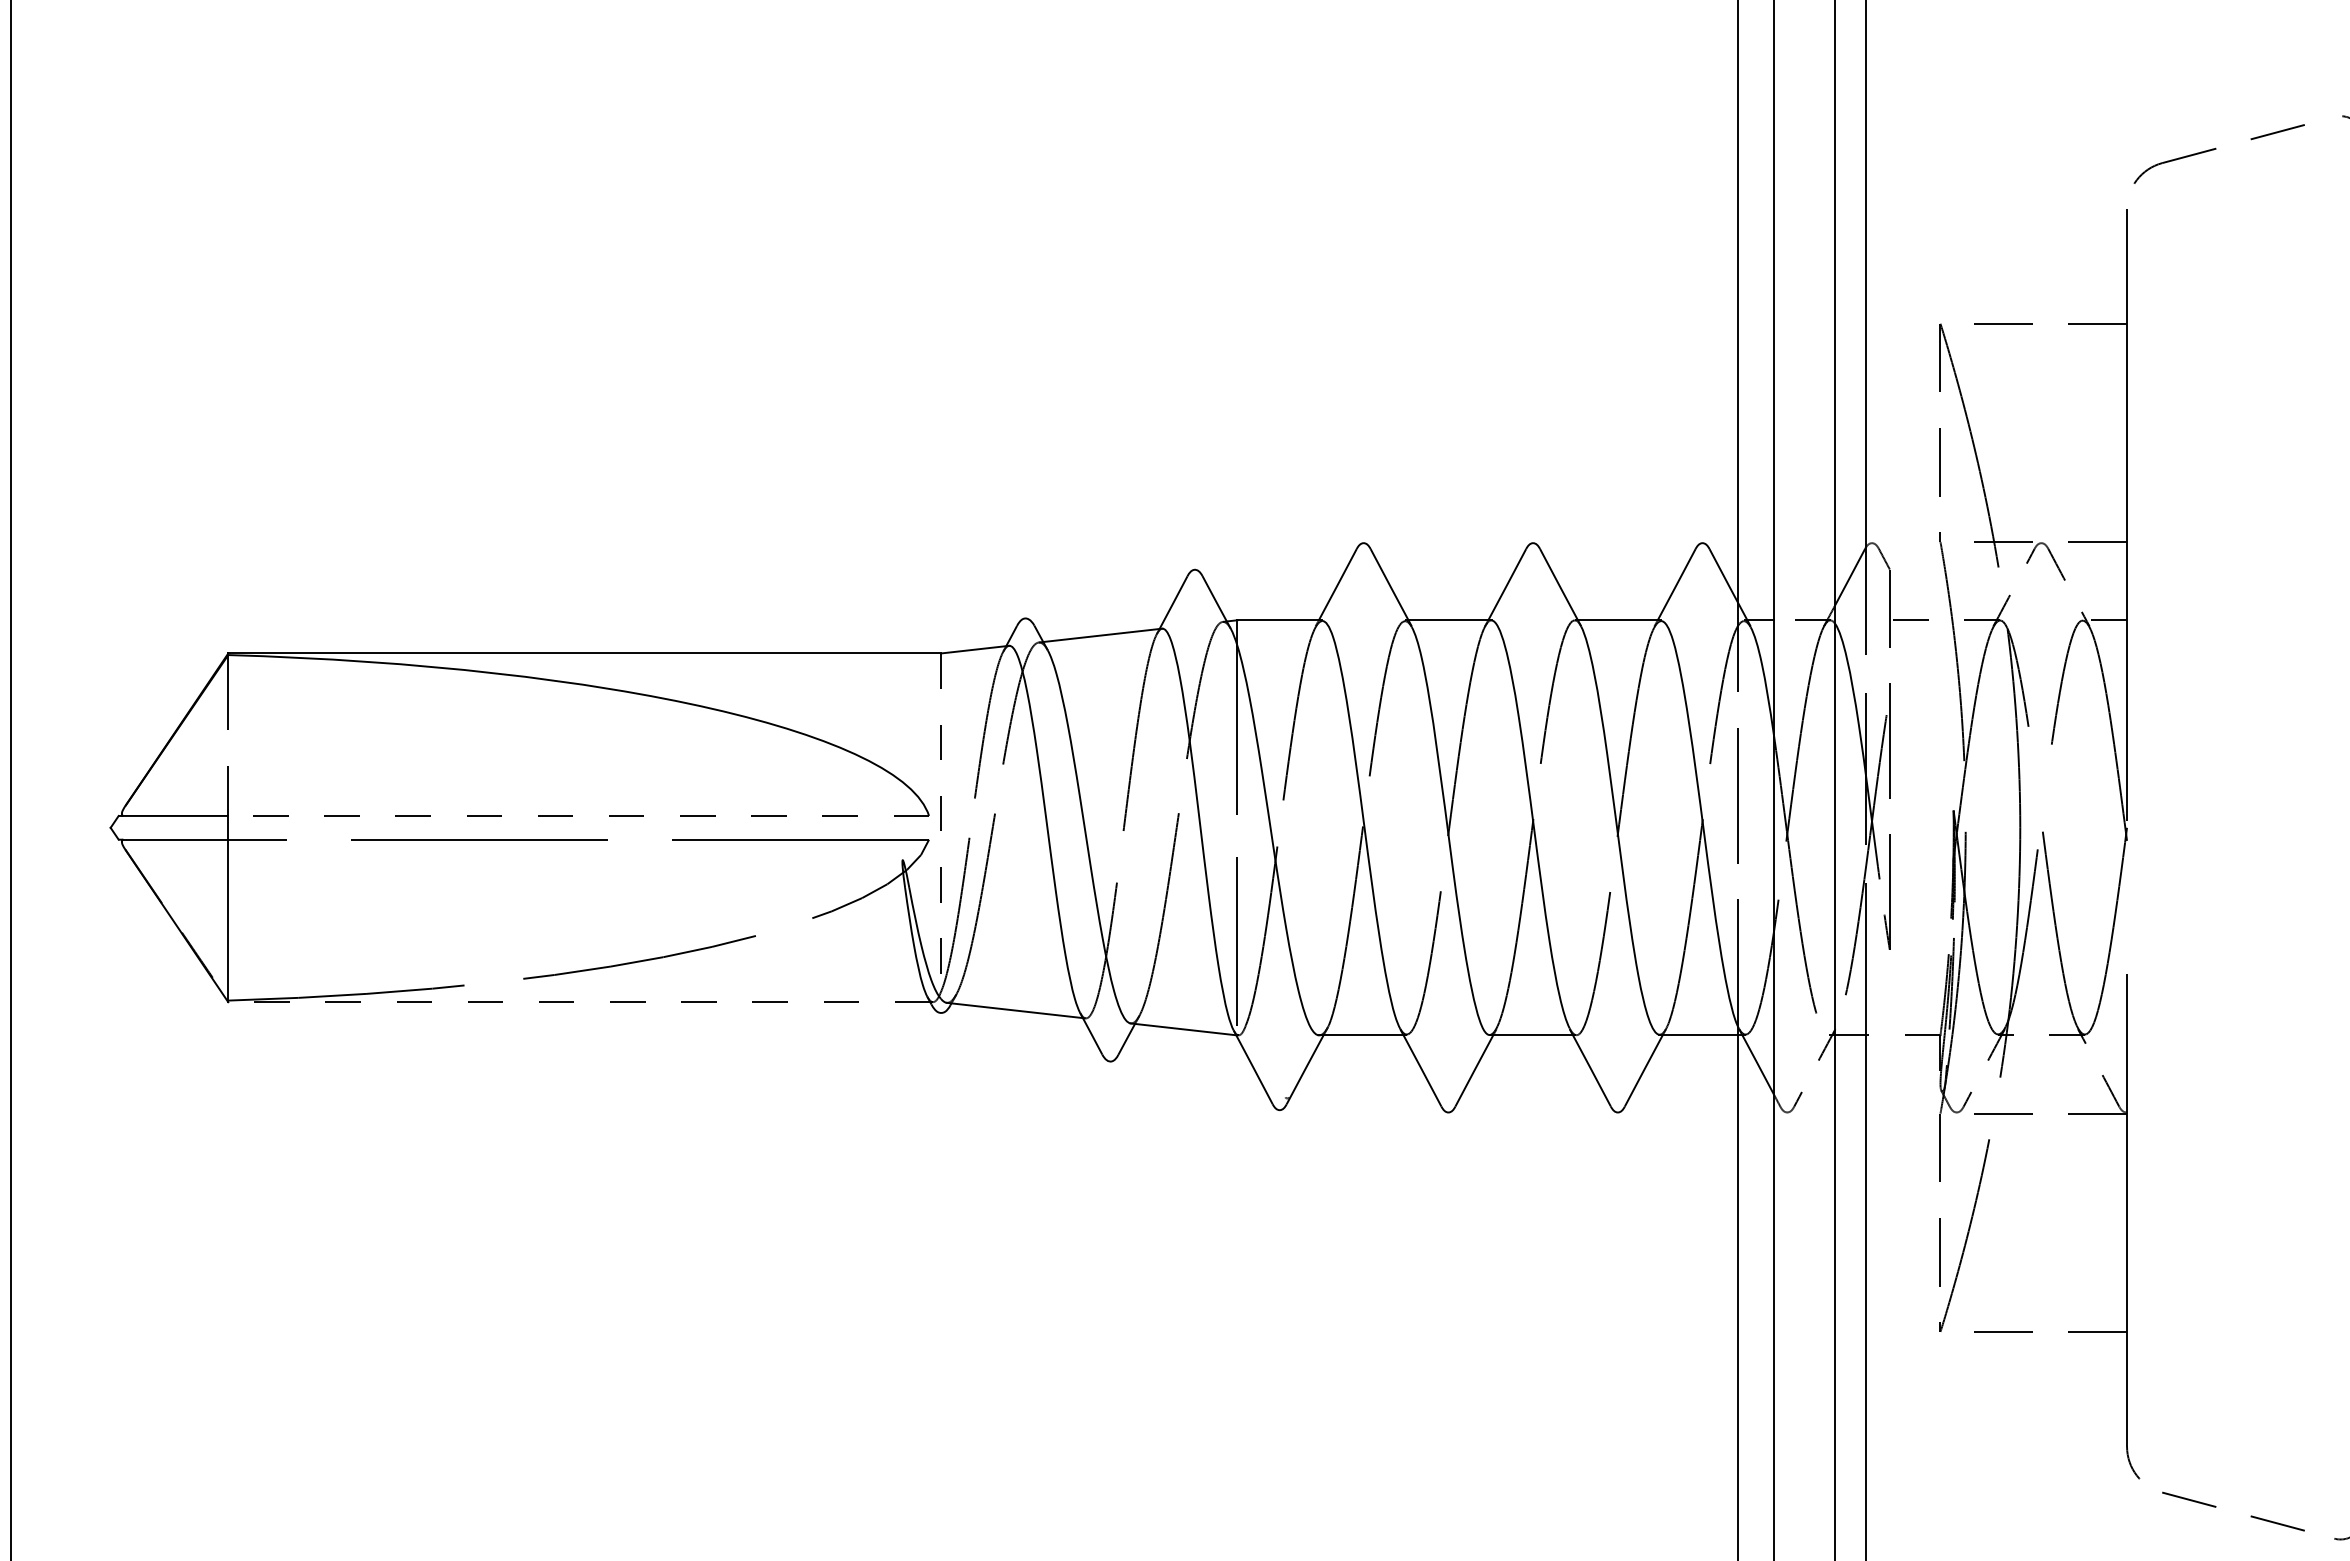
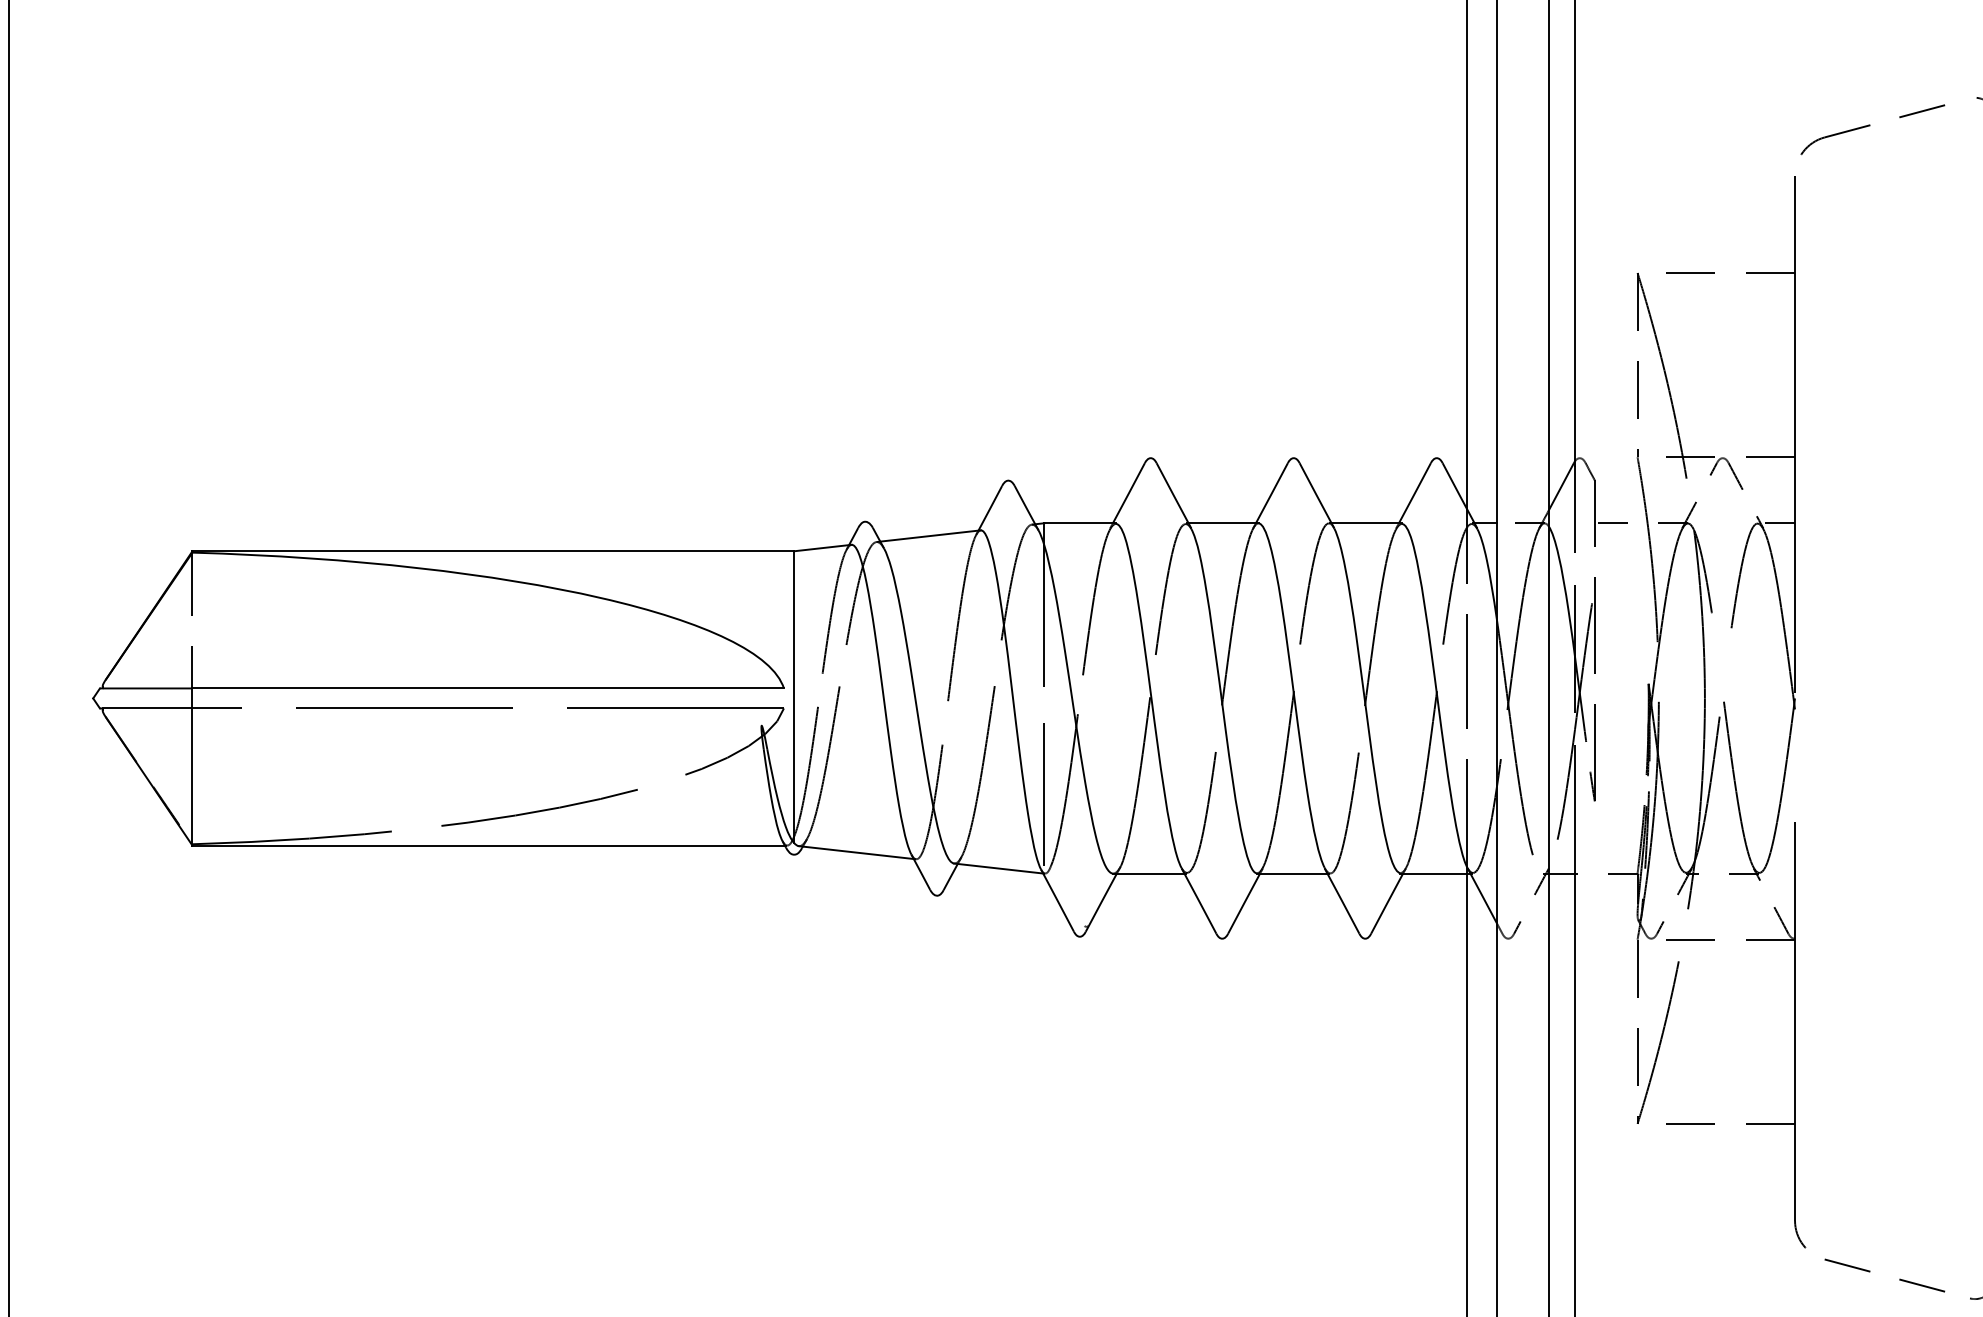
line: (578, 815) -> (488, 688), dashed -> solid
line: (940, 826) -> (793, 697), dashed -> solid
line: (579, 1002) -> (488, 845), dashed -> solid

